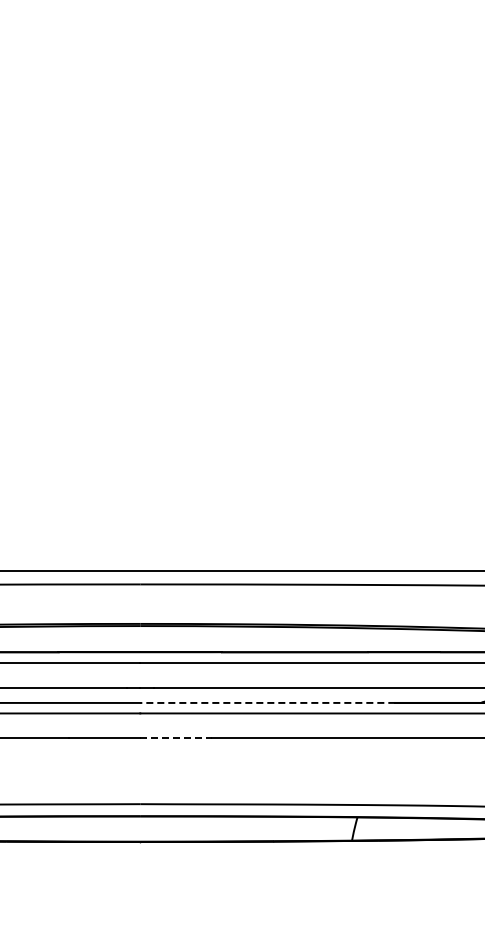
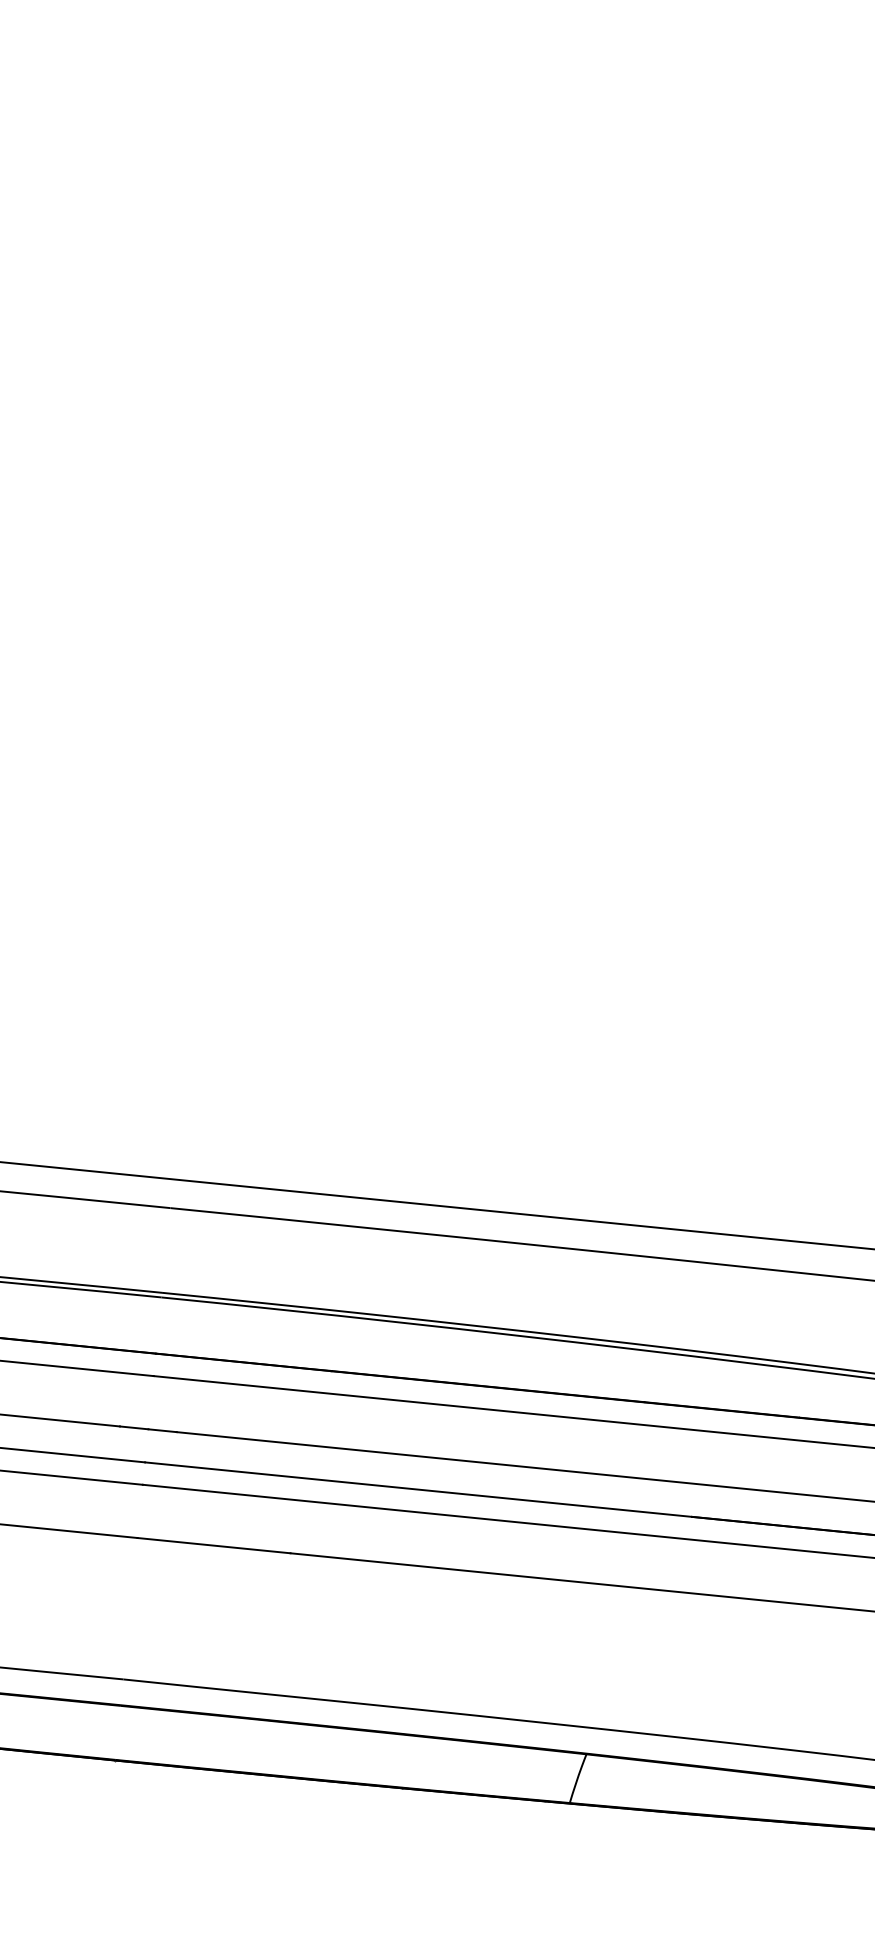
line: (267, 702) -> (418, 1488), dashed -> solid
line: (175, 738) -> (213, 1546), dashed -> solid

